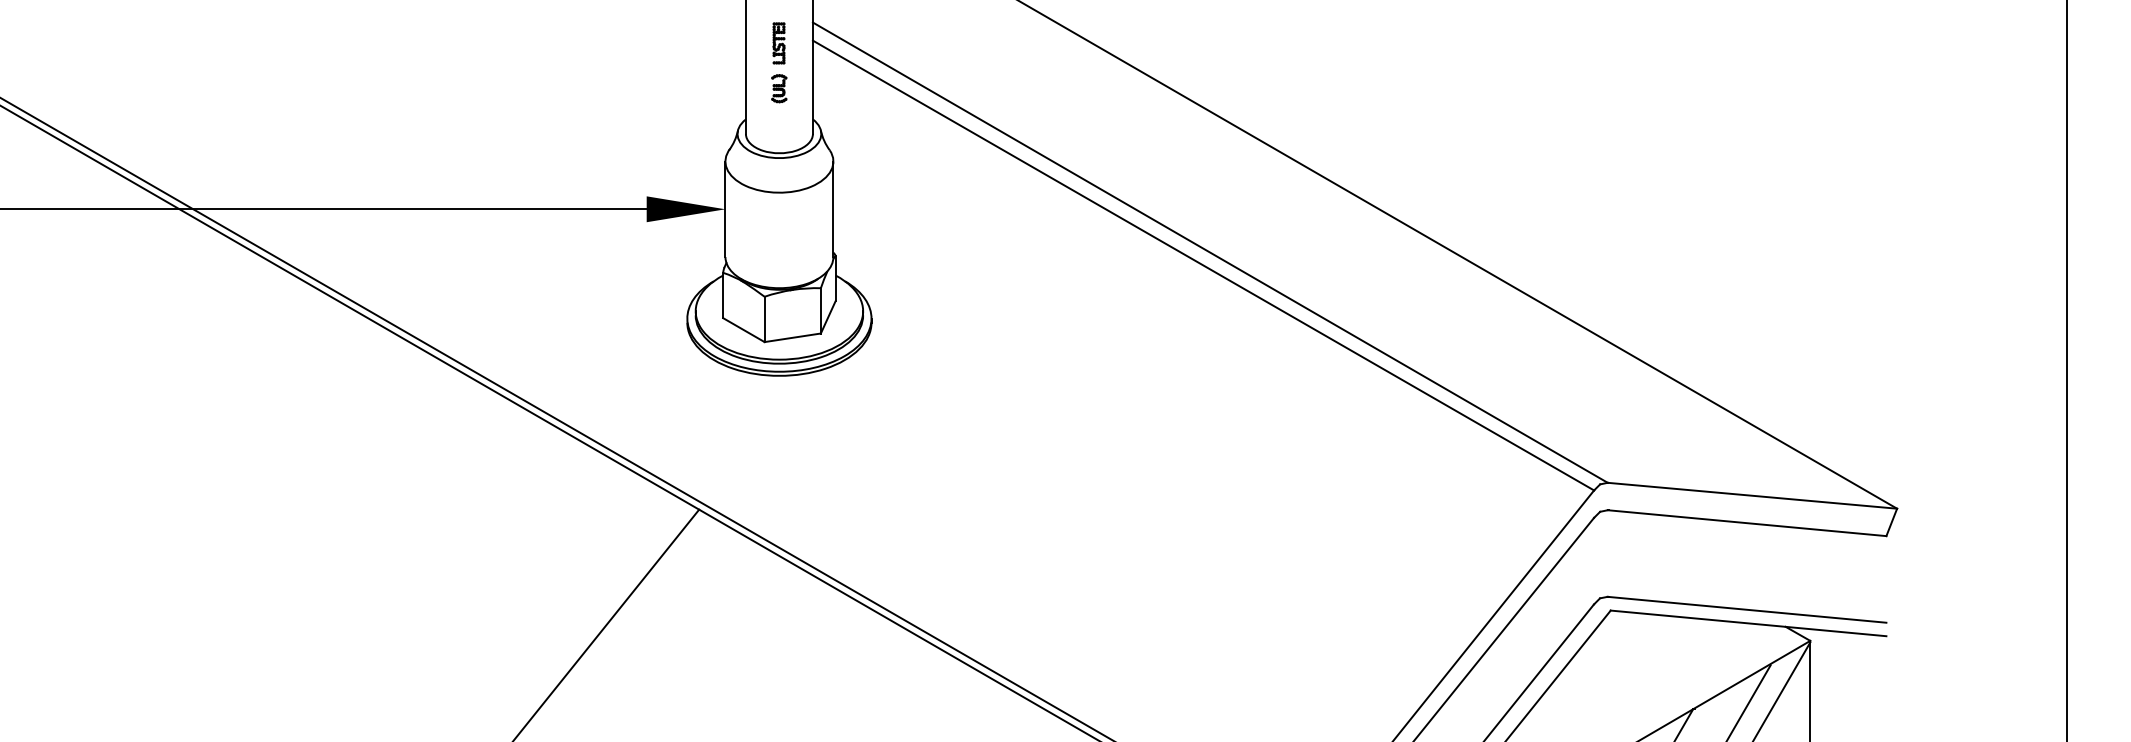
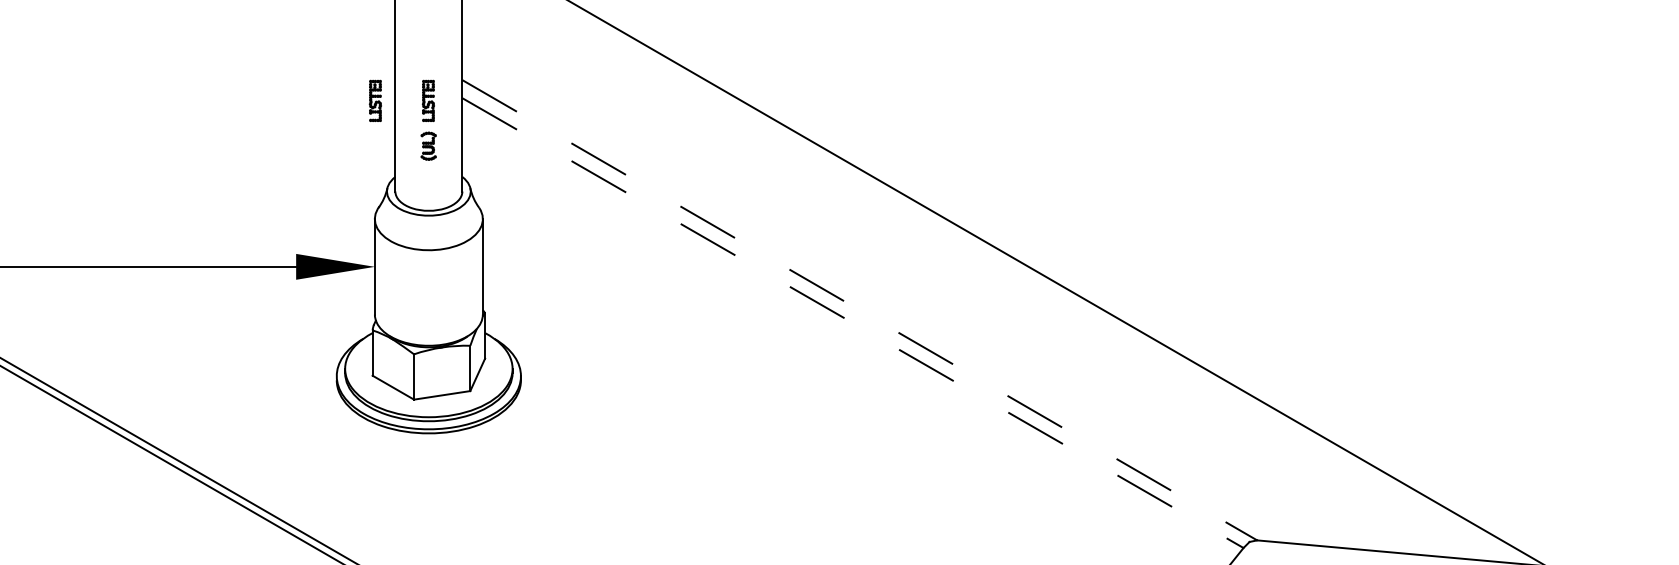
part: (725, 43) -> (374, 101), added
line: (1210, 252) -> (859, 310), solid -> dashed
line: (1203, 265) -> (852, 323), solid -> dashed

